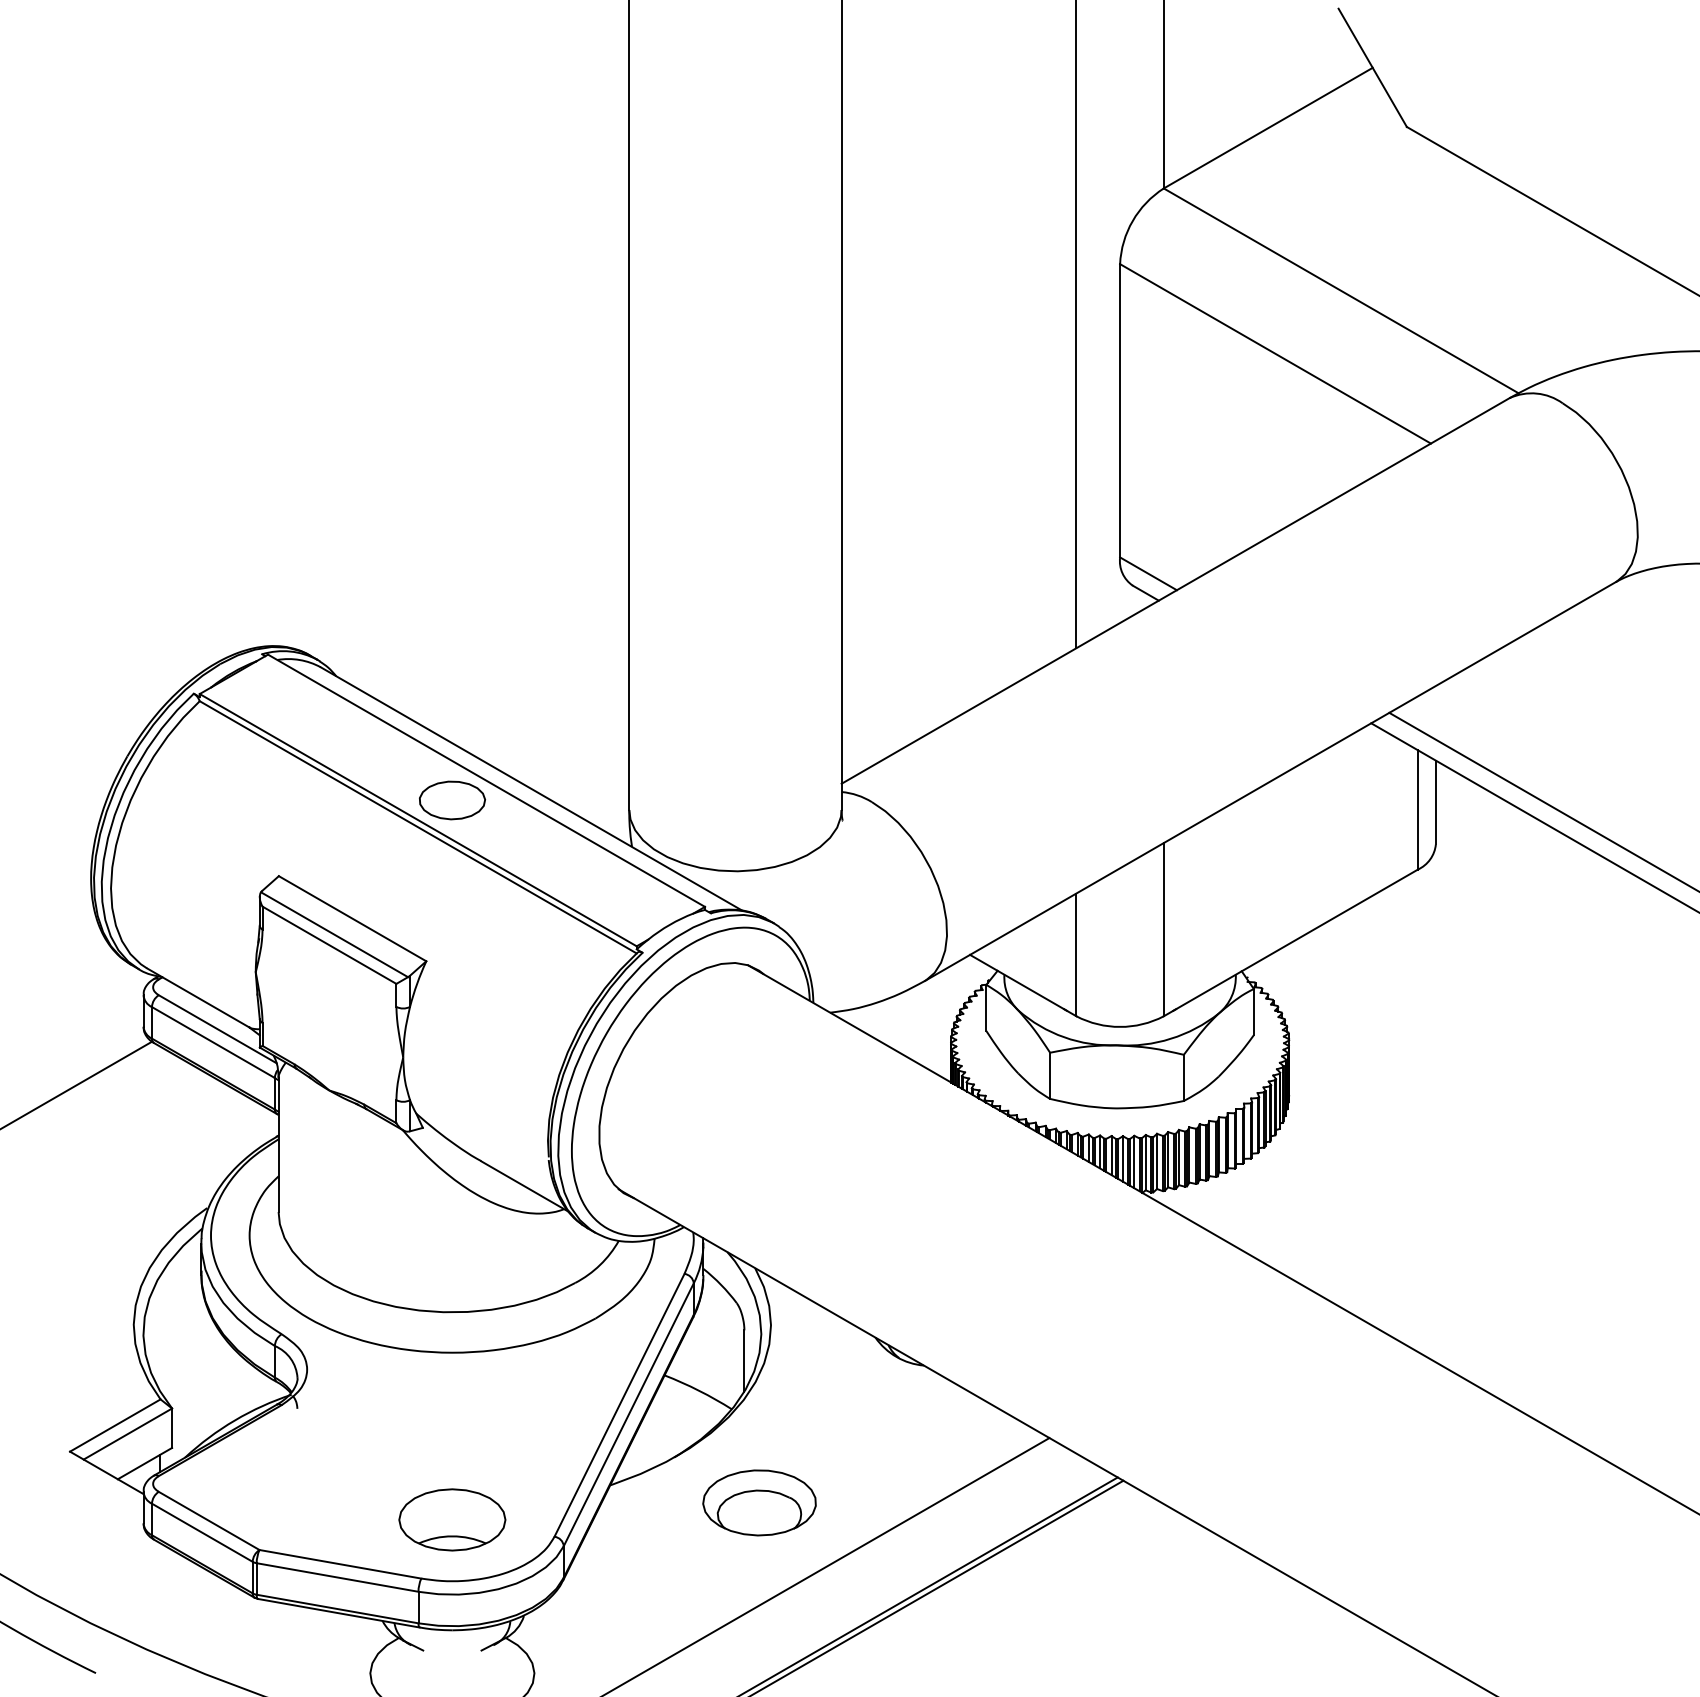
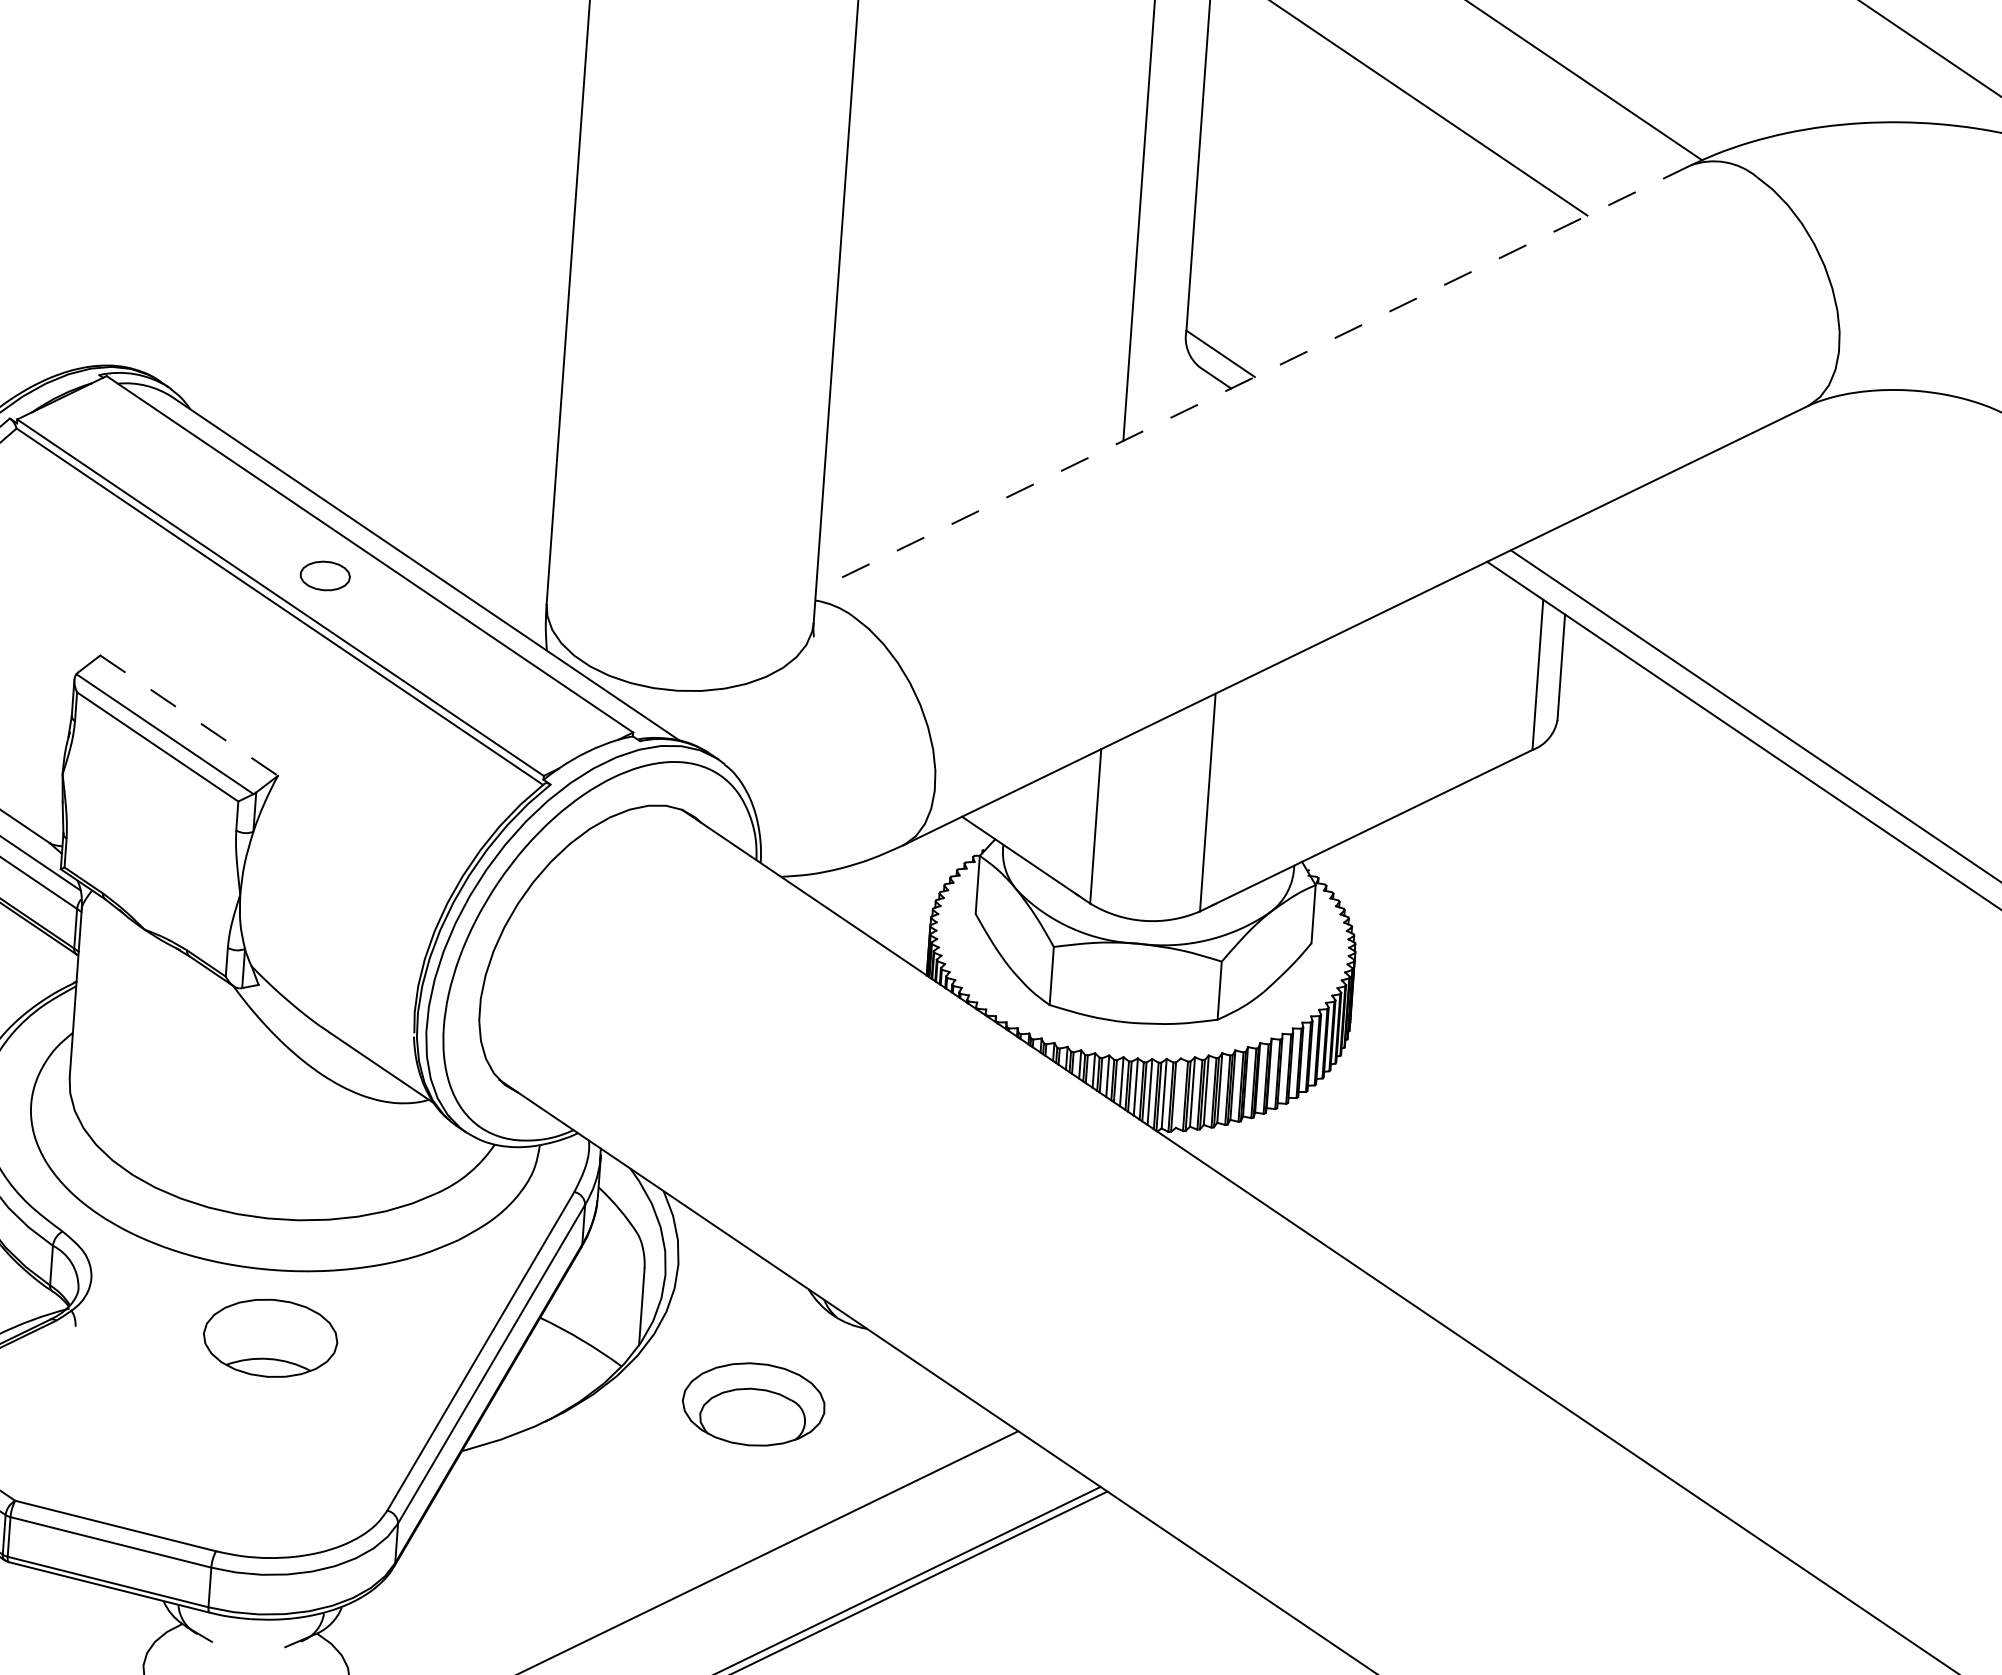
line: (1175, 590) -> (1253, 377), solid -> dashed
part: (452, 800) -> (325, 576), size x0.6
line: (353, 918) -> (190, 715), solid -> dashed
line: (1157, 1161) -> (1179, 1093), removed
part: (759, 1502) -> (753, 1403), moved
part: (452, 1519) -> (270, 1337), moved

